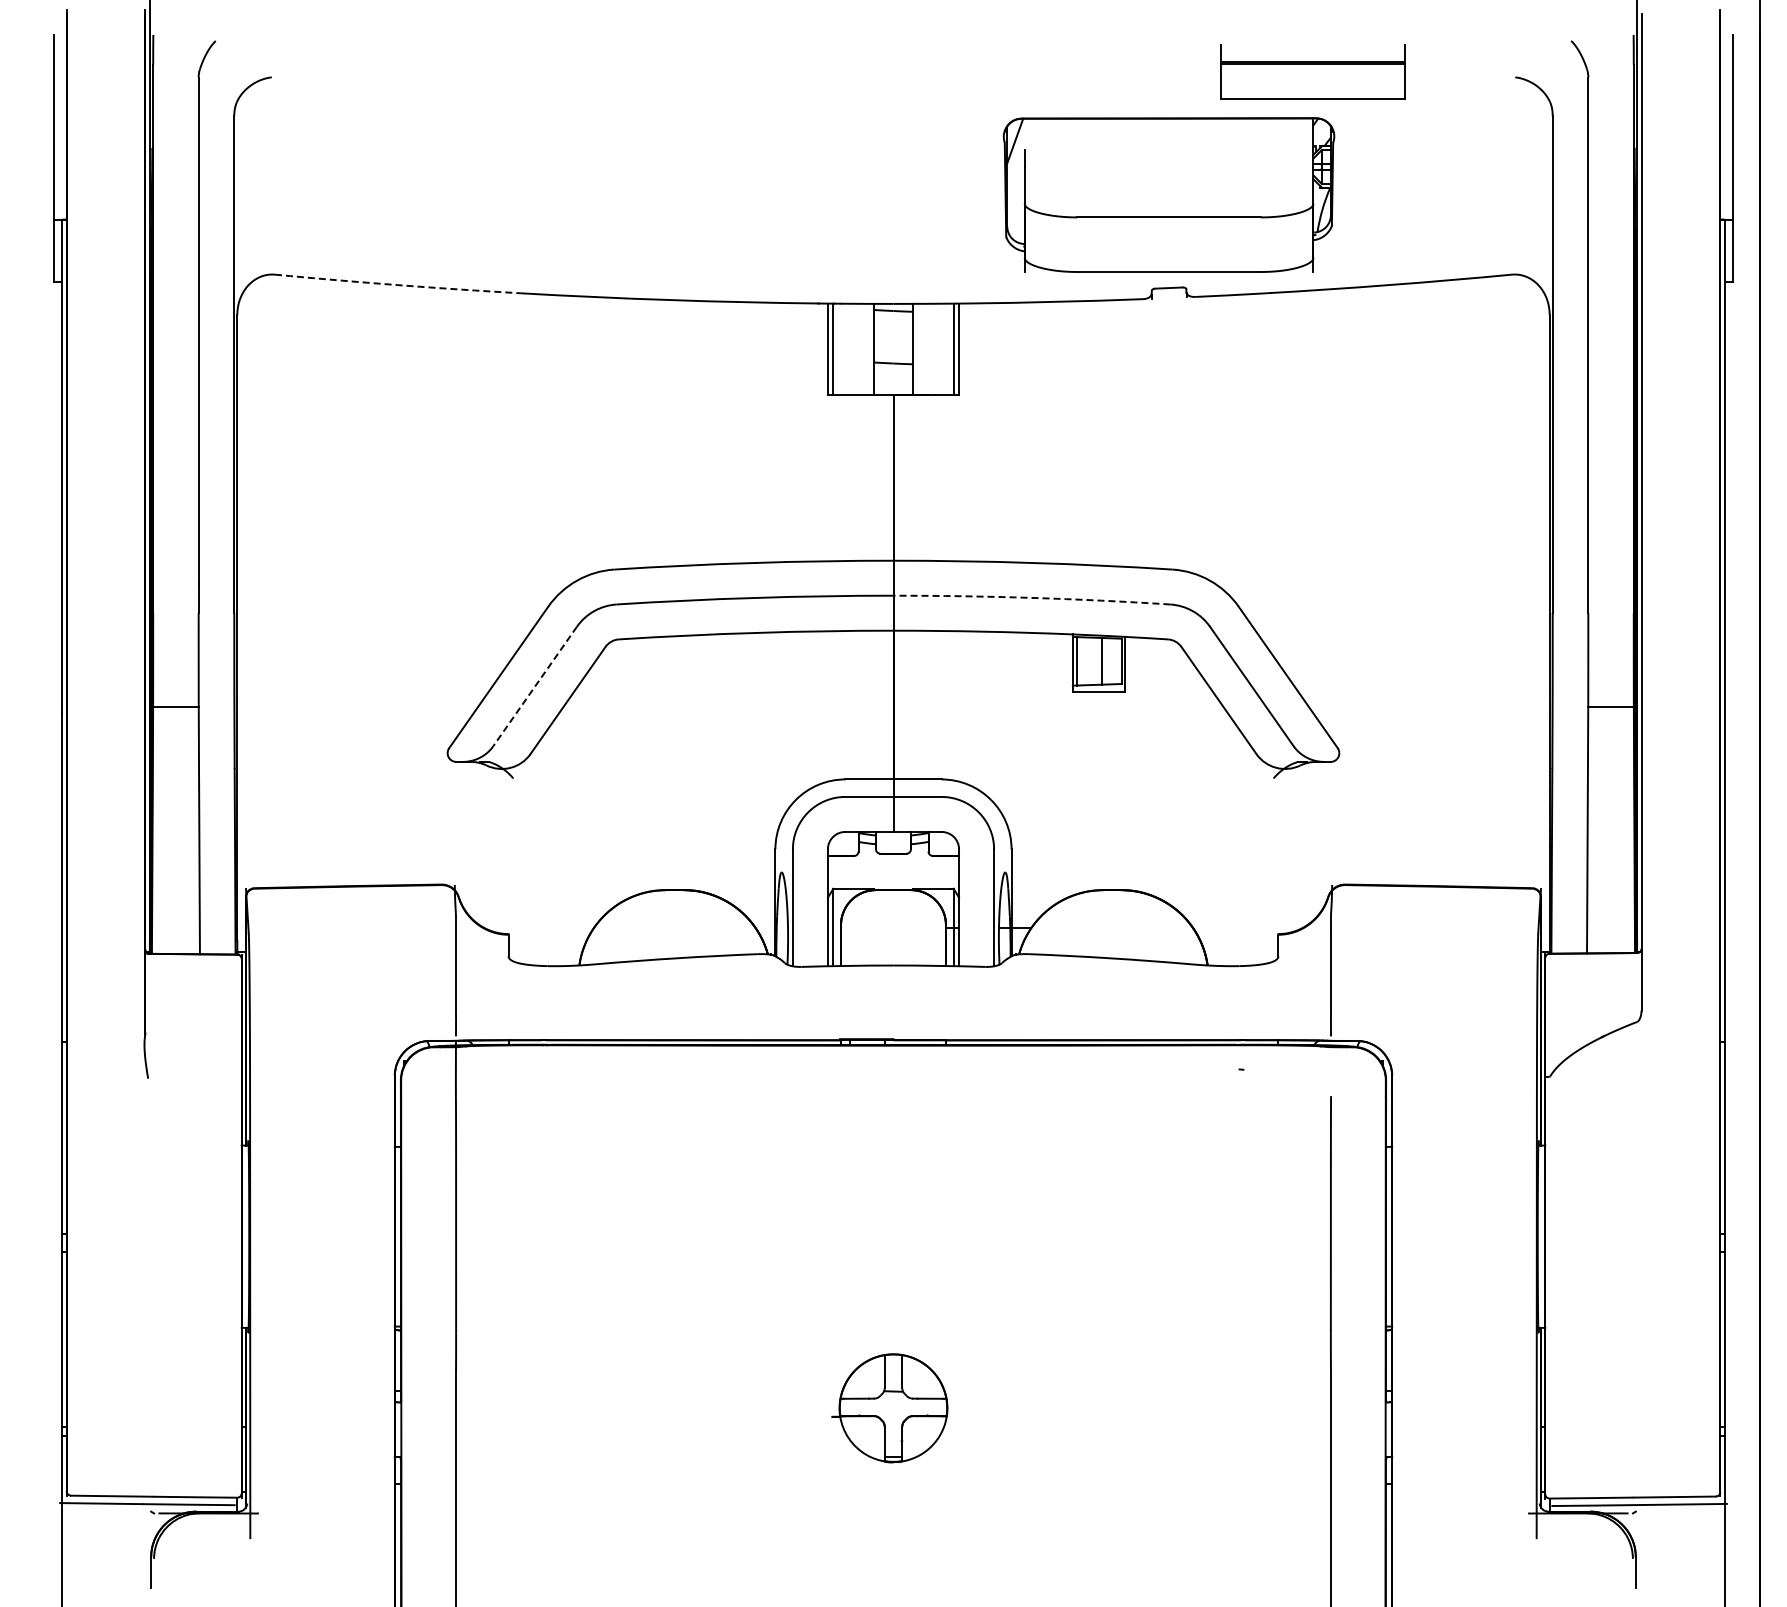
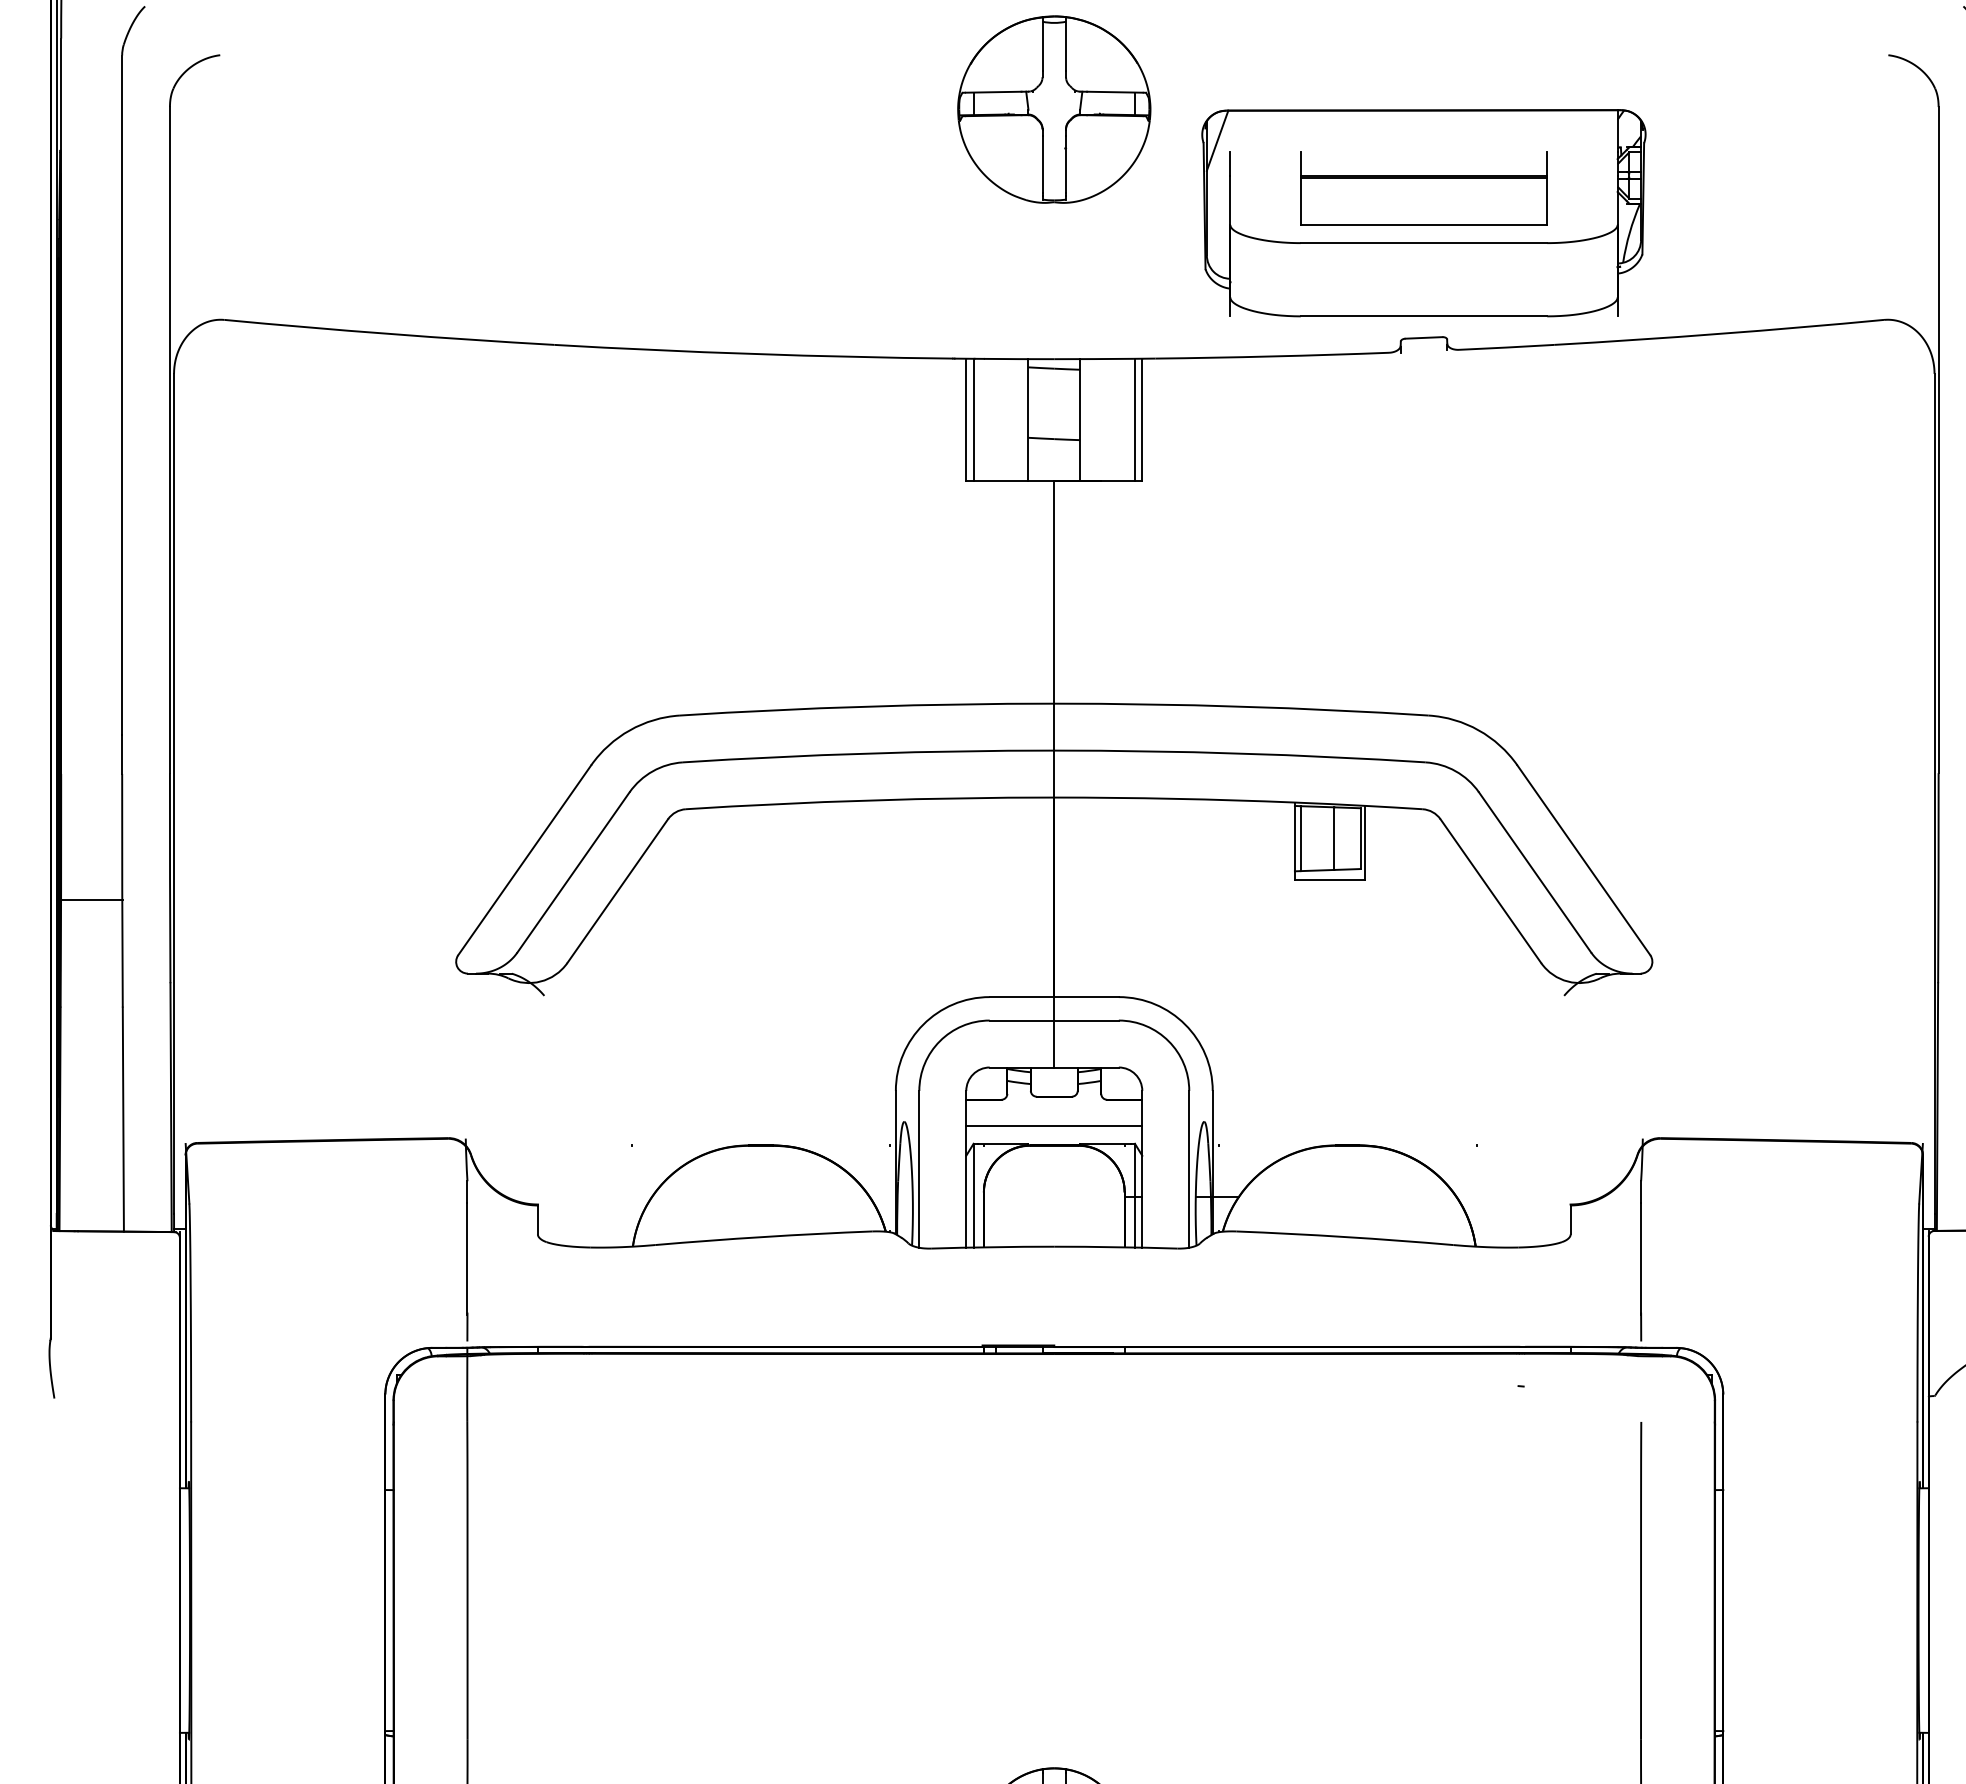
part: (1312, 71) -> (1423, 188), moved
part: (893, 117) -> (1054, 109), added
arc: (397, 285) -> (388, 334), dashed -> solid
arc: (1032, 597) -> (1240, 753), dashed -> solid
line: (535, 686) -> (574, 872), dashed -> solid
line: (893, 875) -> (1054, 1125), added

